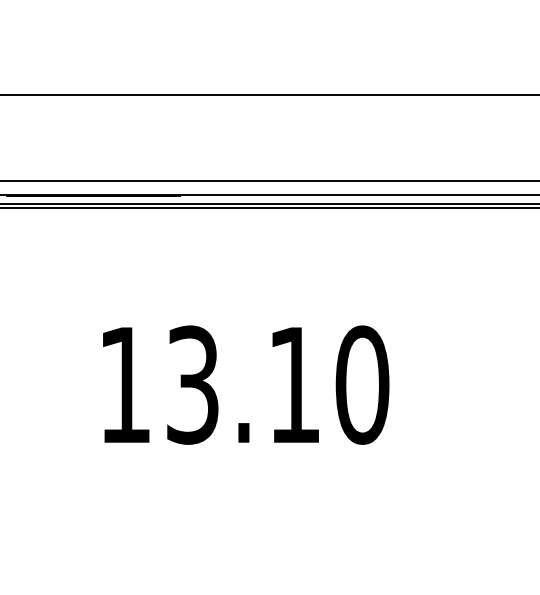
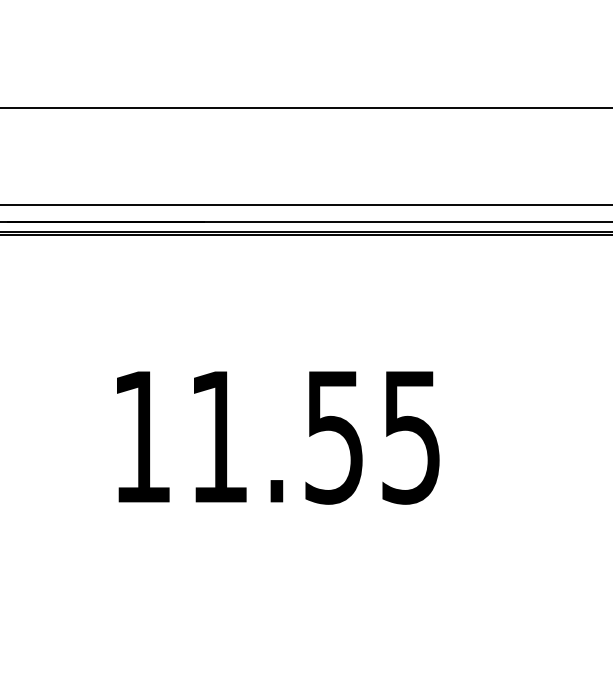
text: (278, 384) -> (316, 436), 13.10 -> 11.55

